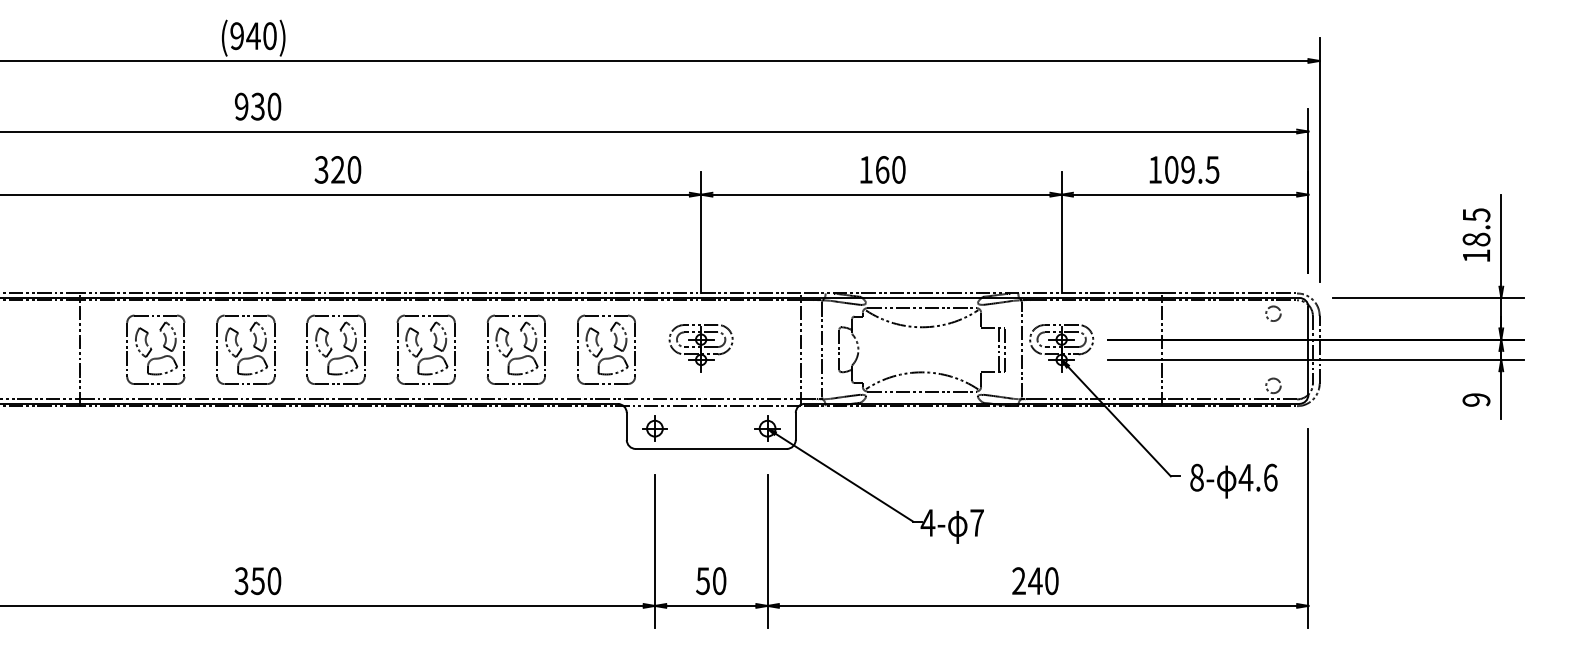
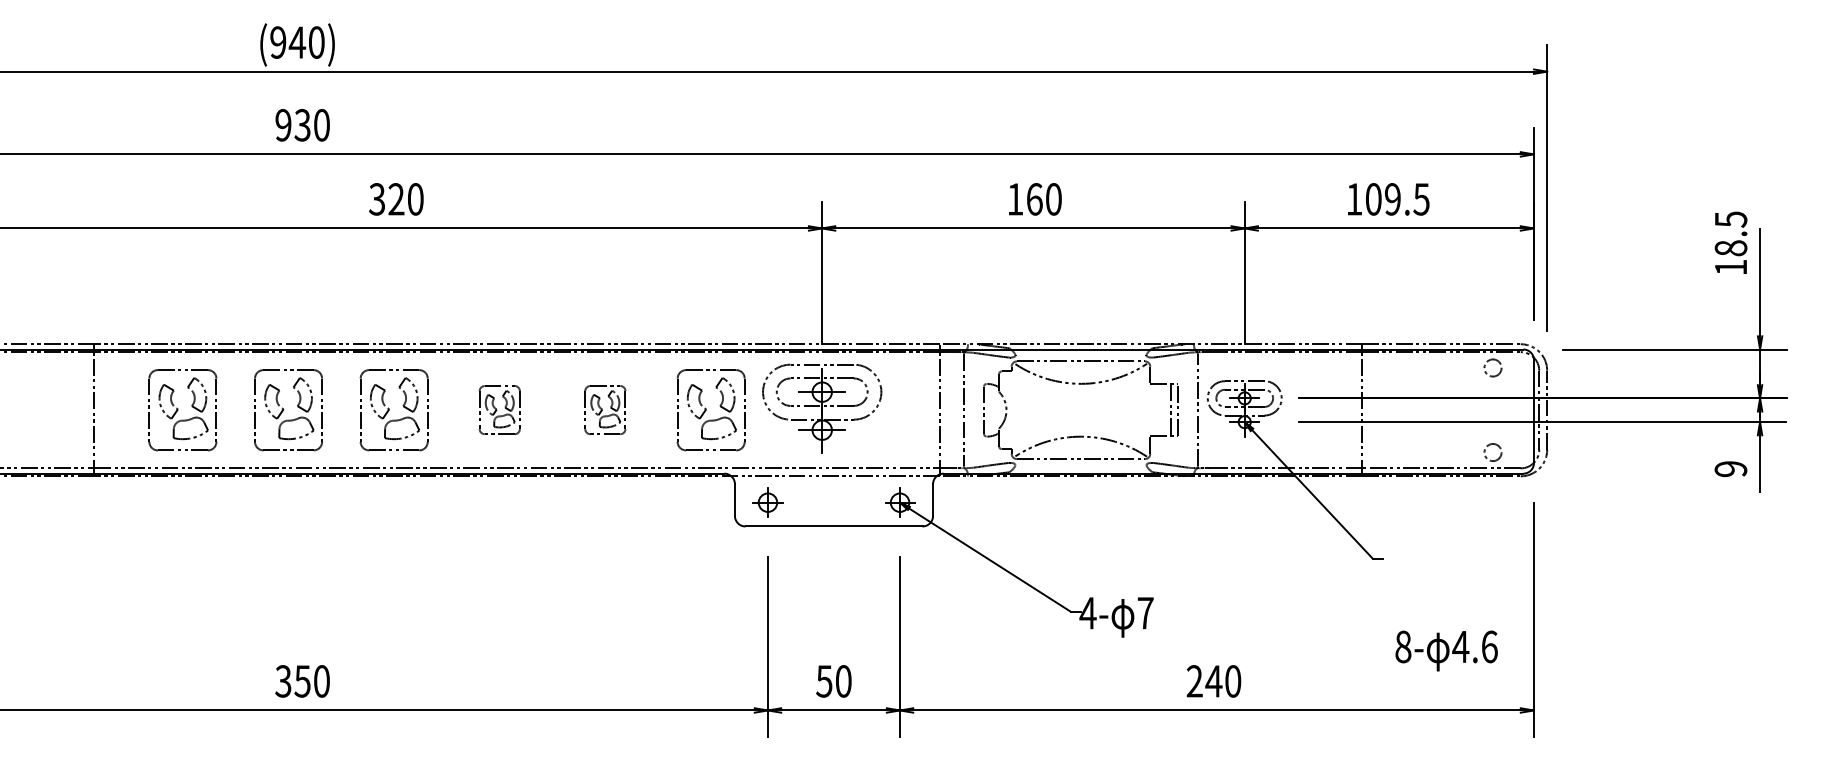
text: (1476, 234) -> (1730, 242), moved
part: (700, 348) -> (821, 408), size x1.6
part: (425, 349) -> (499, 409), size x0.6
part: (515, 349) -> (604, 409), size x0.6
text: (1233, 480) -> (1446, 650), moved

